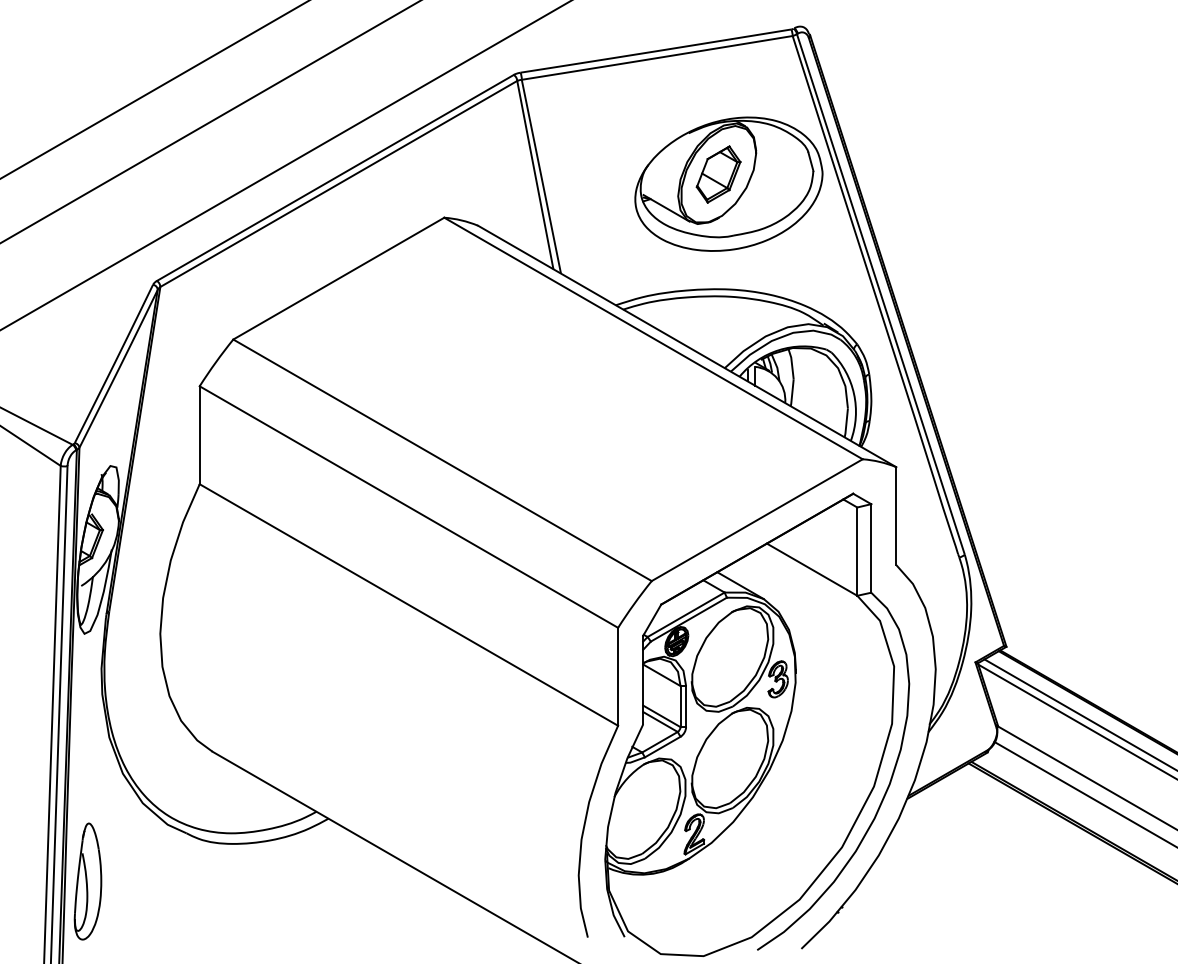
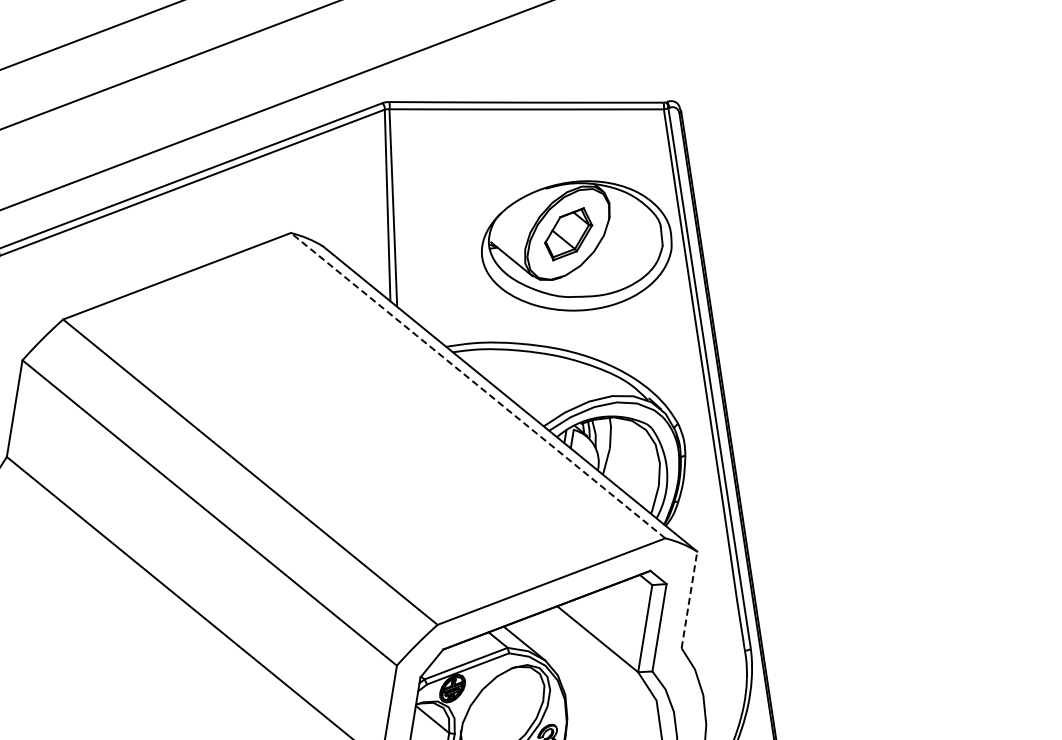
line: (653, 338) -> (478, 385), solid -> dashed
line: (896, 516) -> (689, 600), solid -> dashed

